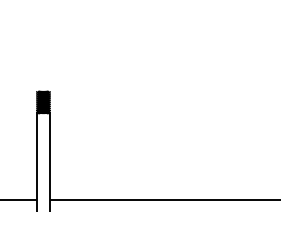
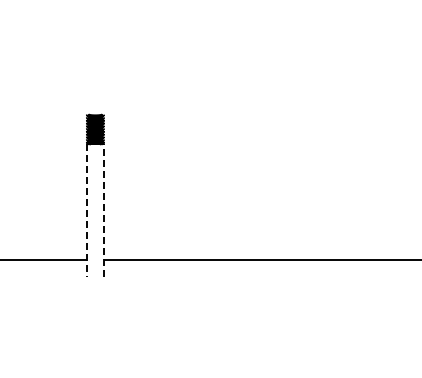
line: (49, 162) -> (103, 210), solid -> dashed
line: (37, 163) -> (87, 211), solid -> dashed

